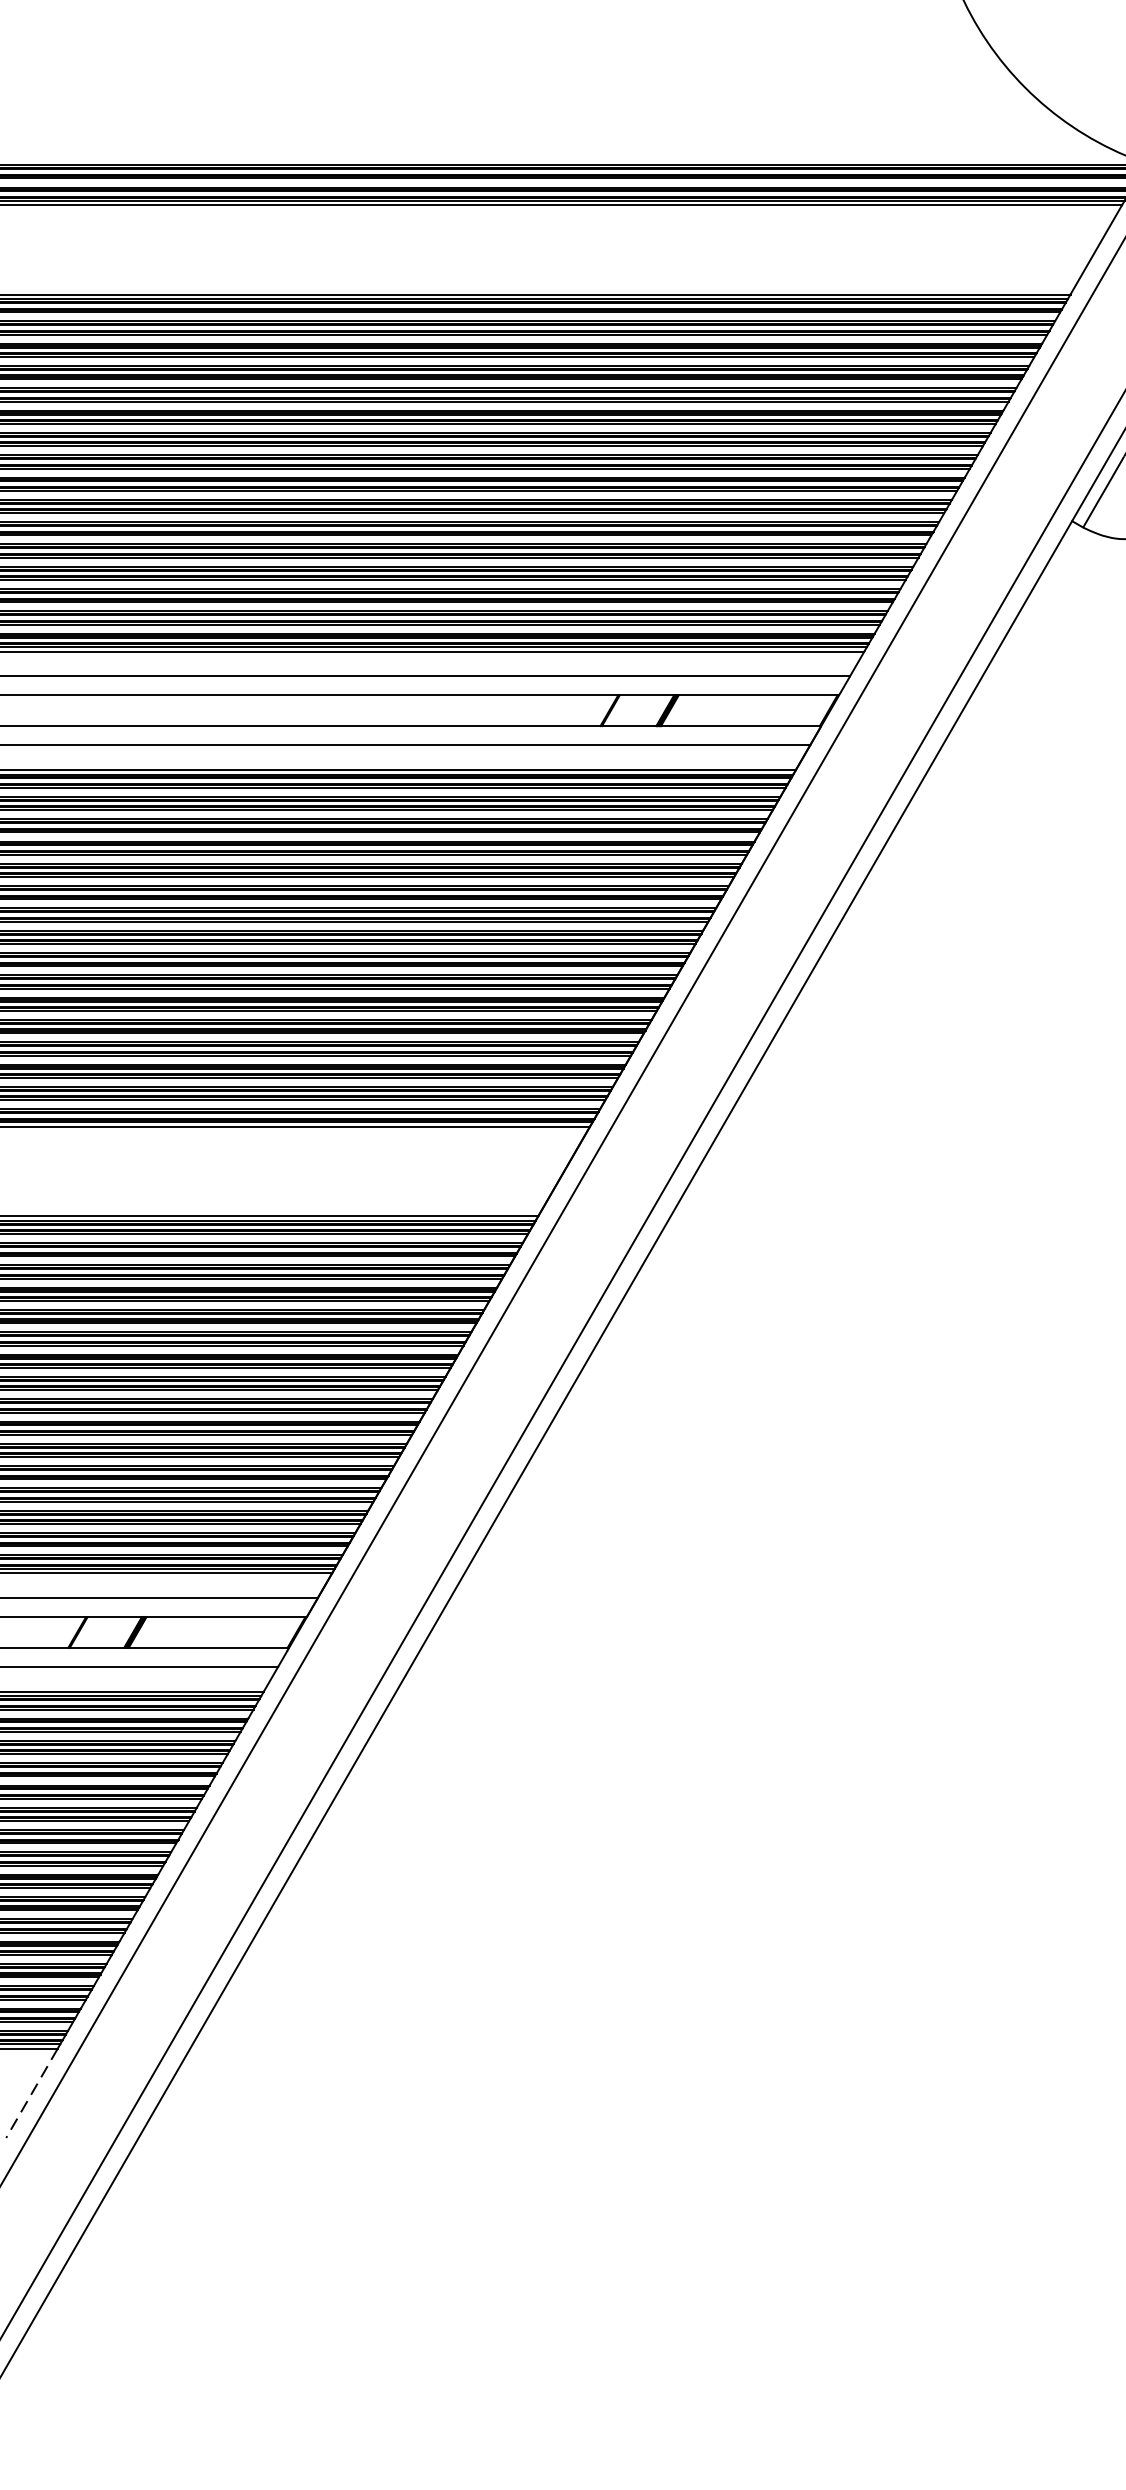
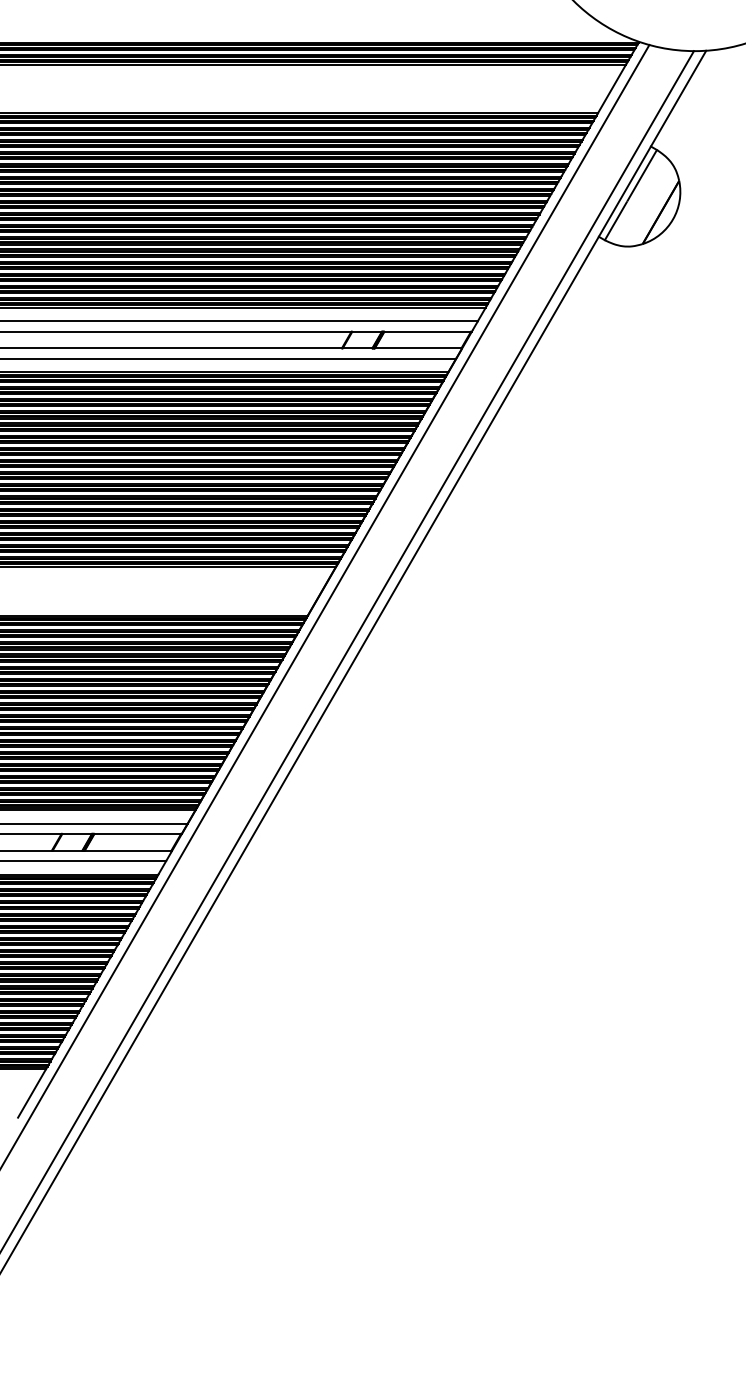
line: (30, 2093) -> (31, 1093), dashed -> solid

